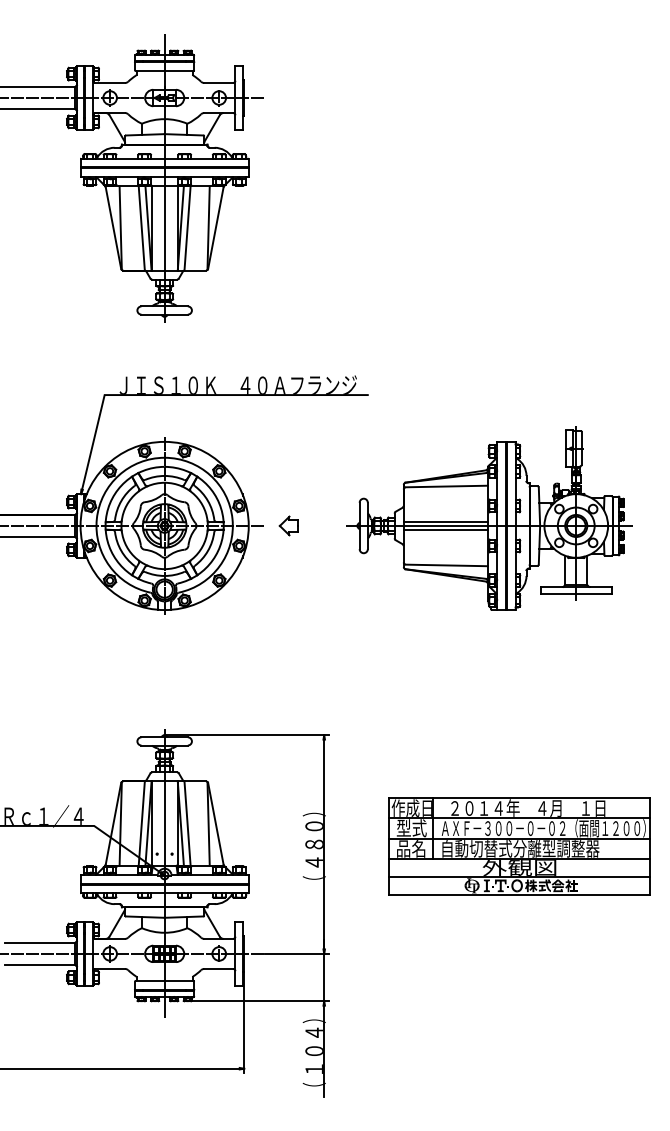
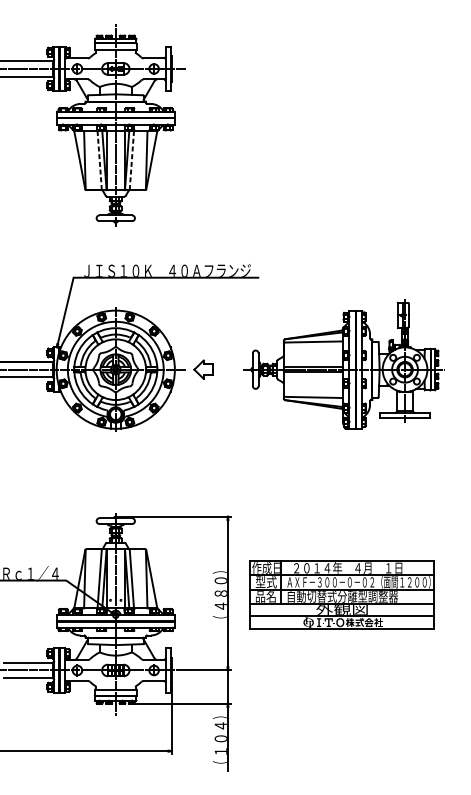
line: (141, 228) -> (99, 160), solid -> dashed
line: (187, 228) -> (131, 160), solid -> dashed
part: (288, 525) -> (202, 369), size x1.4
part: (519, 846) -> (341, 594), moved

